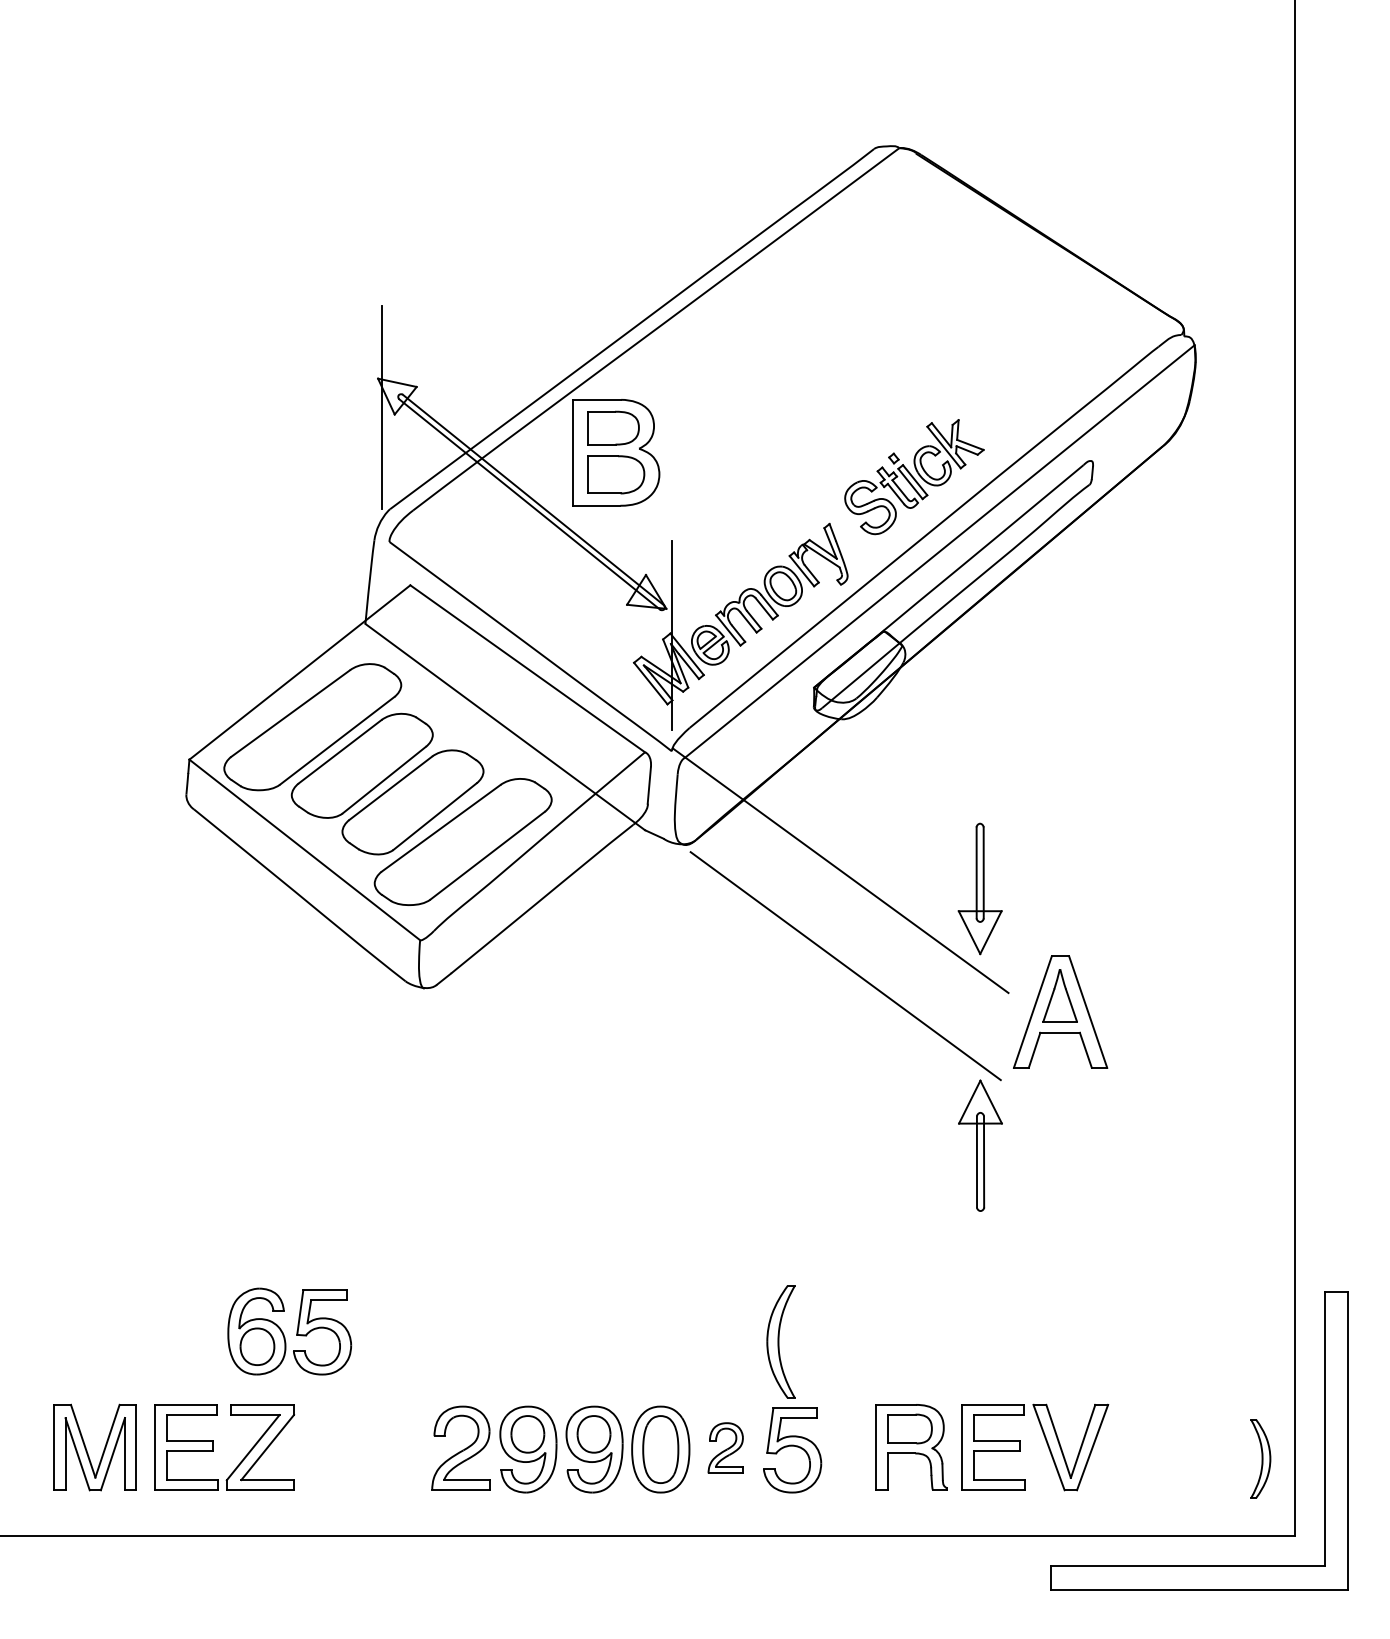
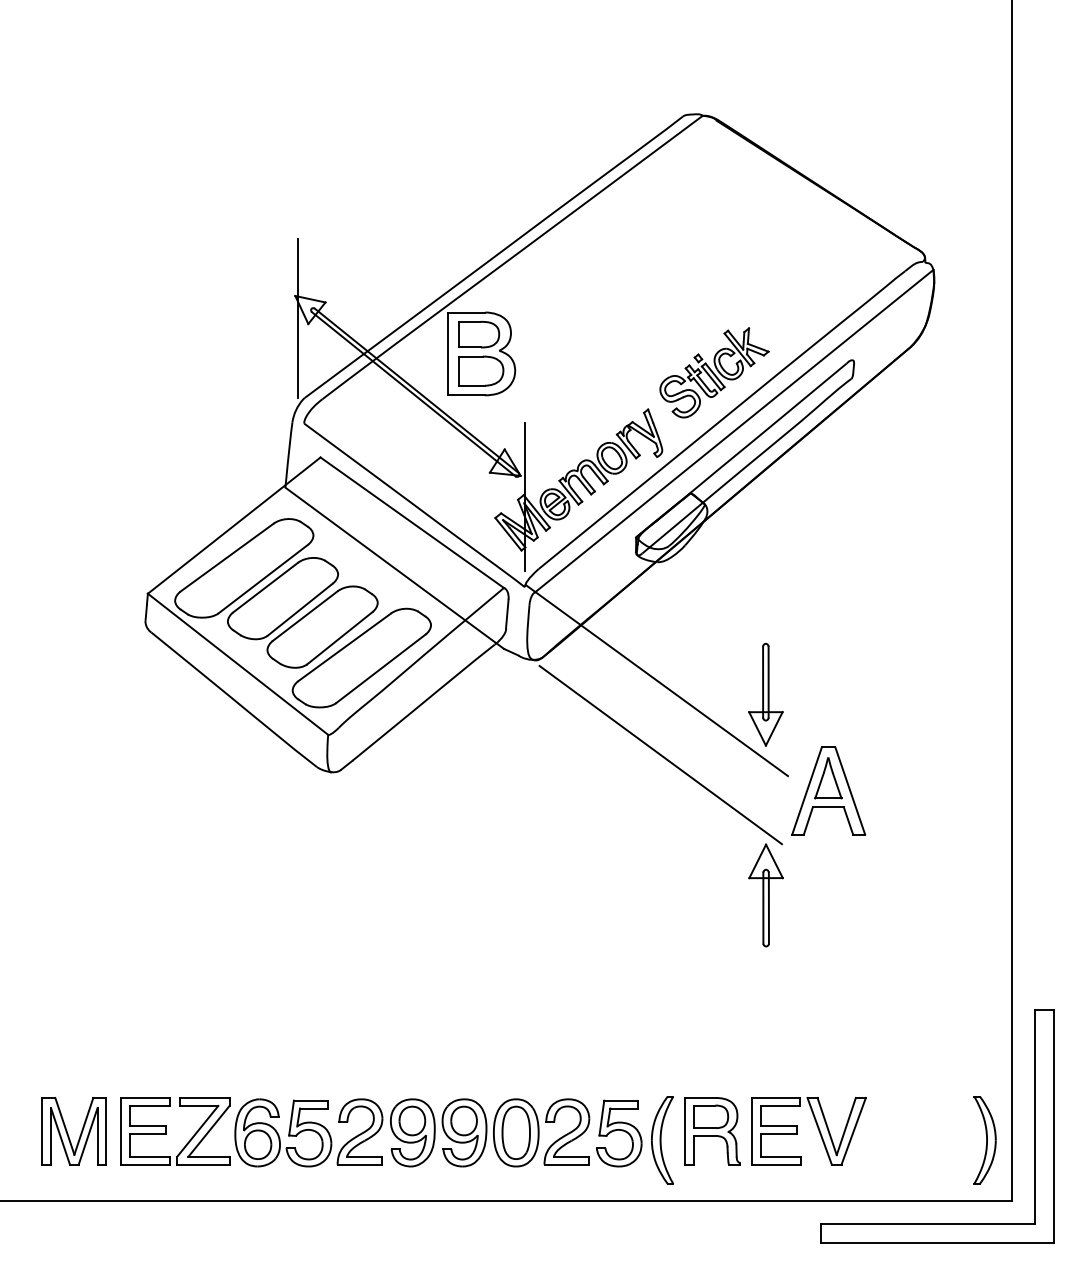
part: (289, 1331) -> (283, 1132), moved
part: (780, 1341) -> (662, 1139), moved
part: (725, 1447) -> (566, 1131), size x1.67
part: (1260, 1458) -> (984, 1139), size x1.43

